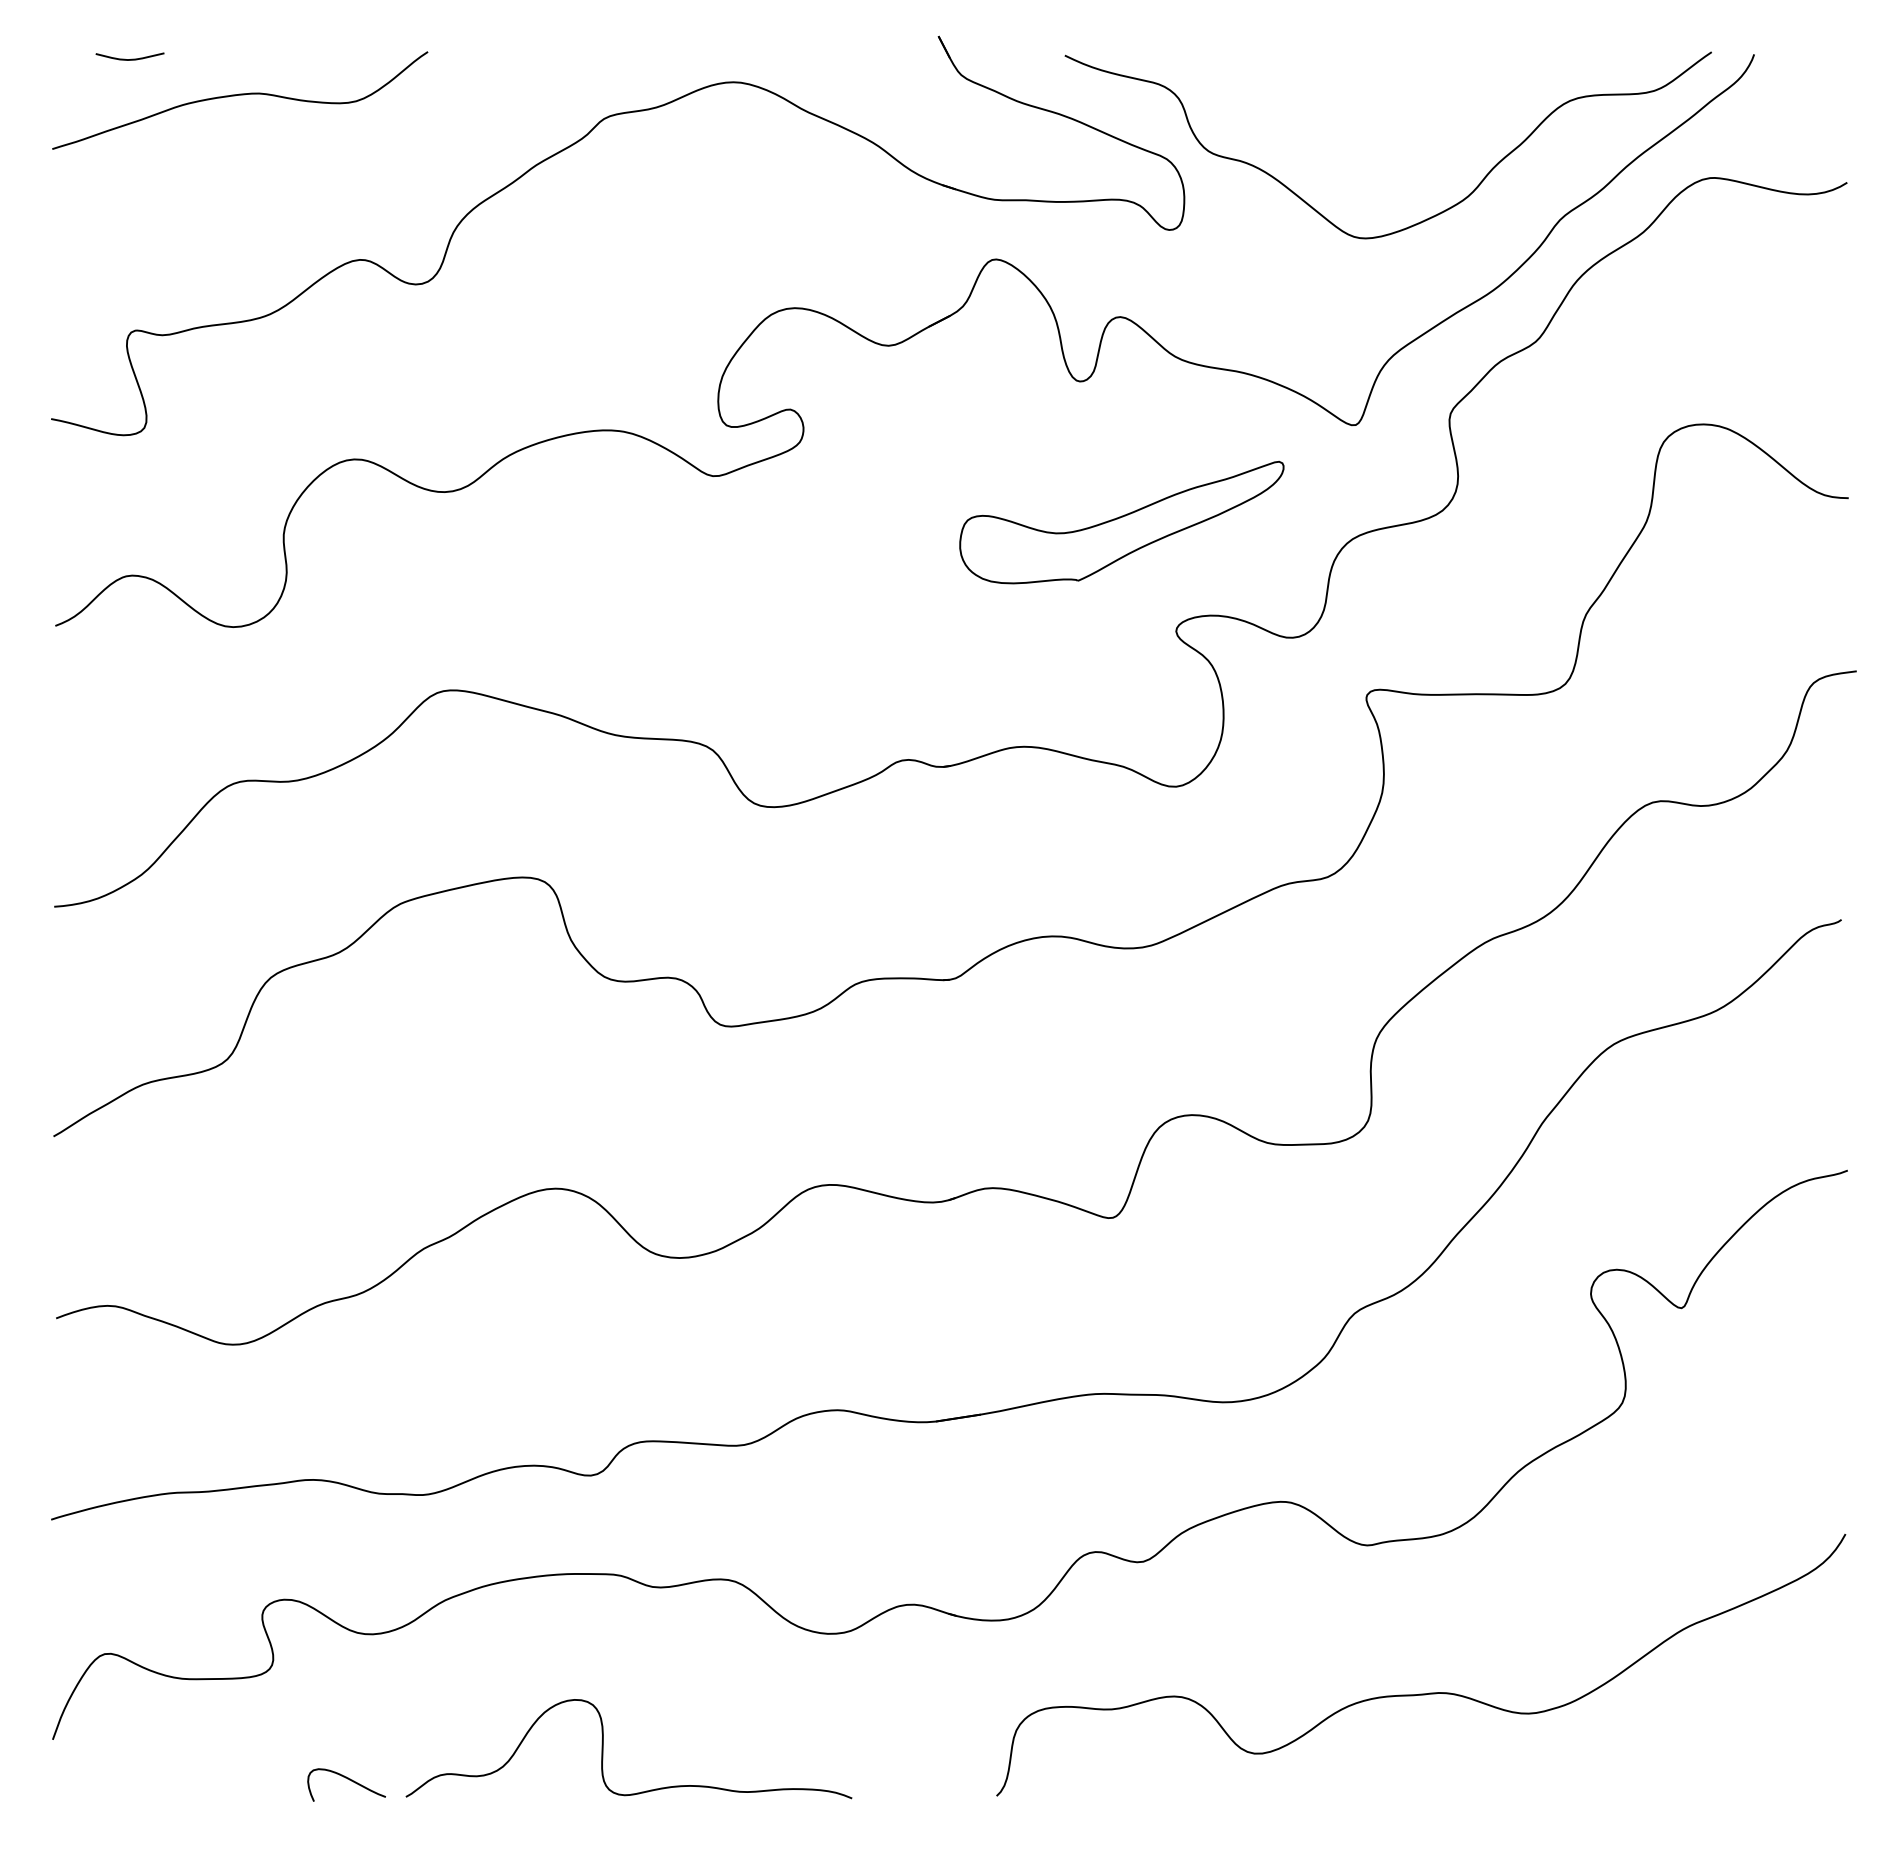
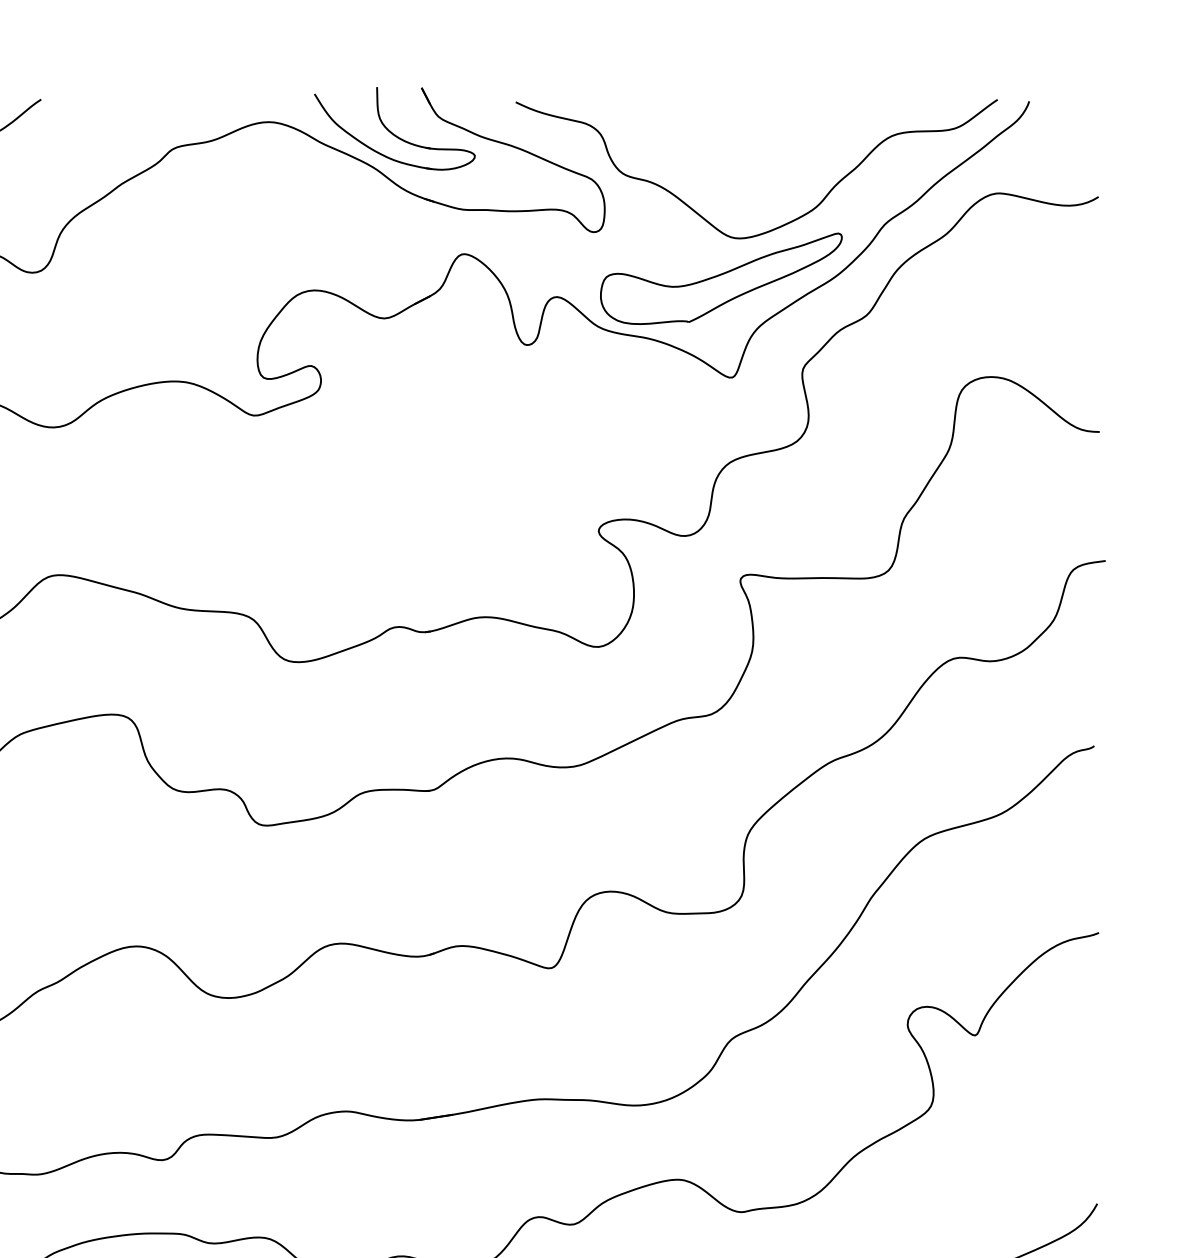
part: (902, 91) -> (394, 129), added
part: (1121, 522) -> (721, 278), moved

